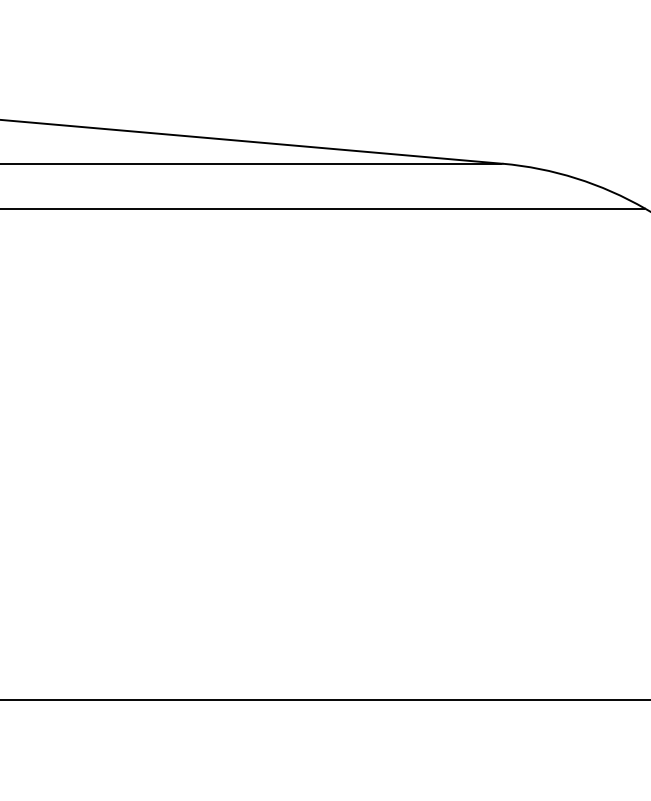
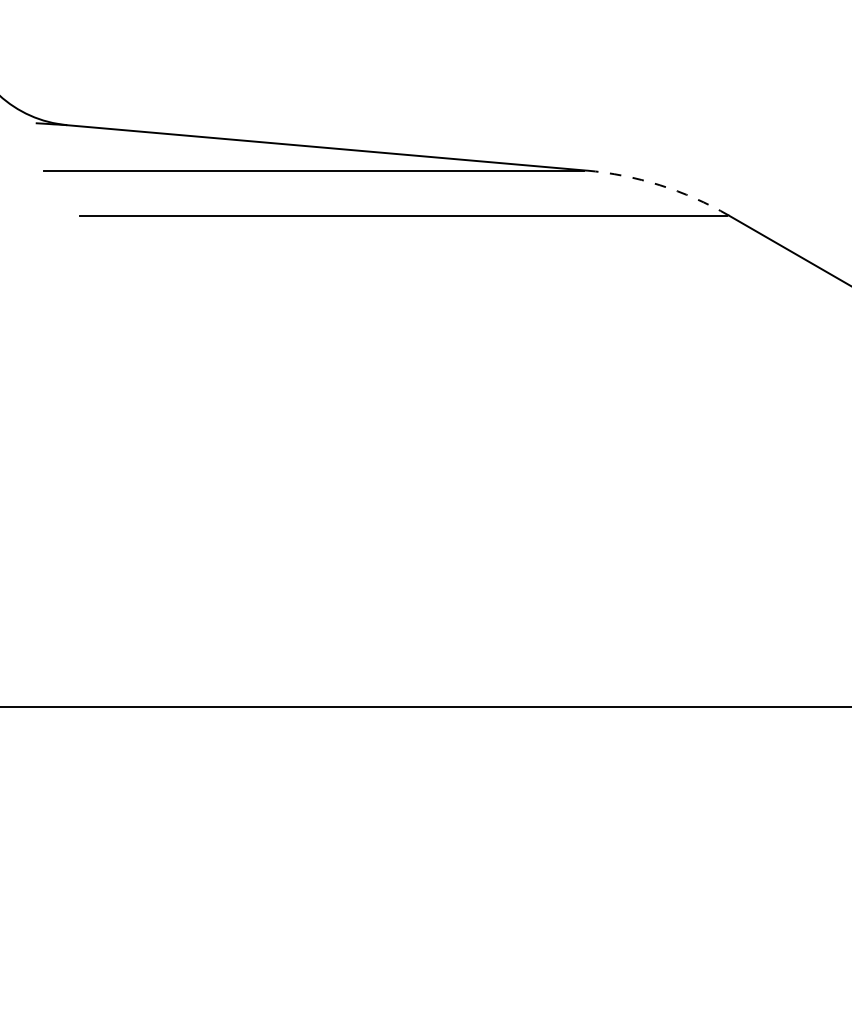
arc: (575, 178) -> (659, 185), solid -> dashed

